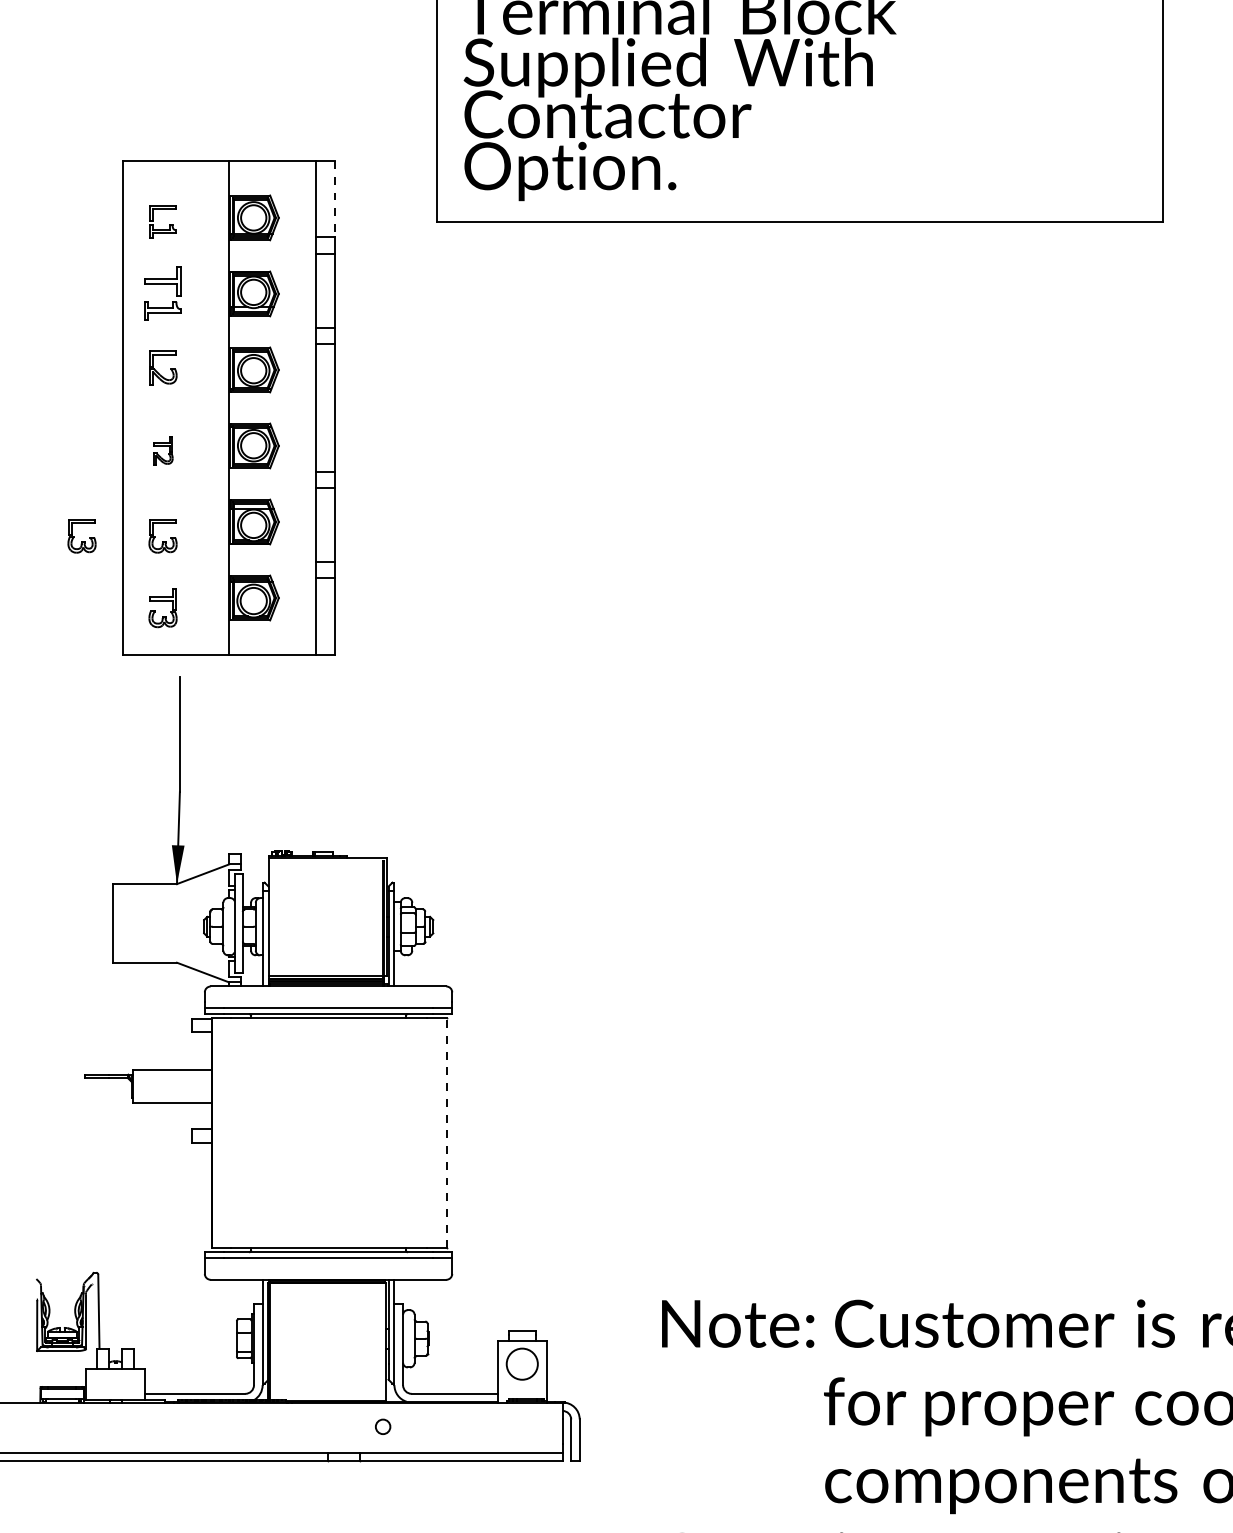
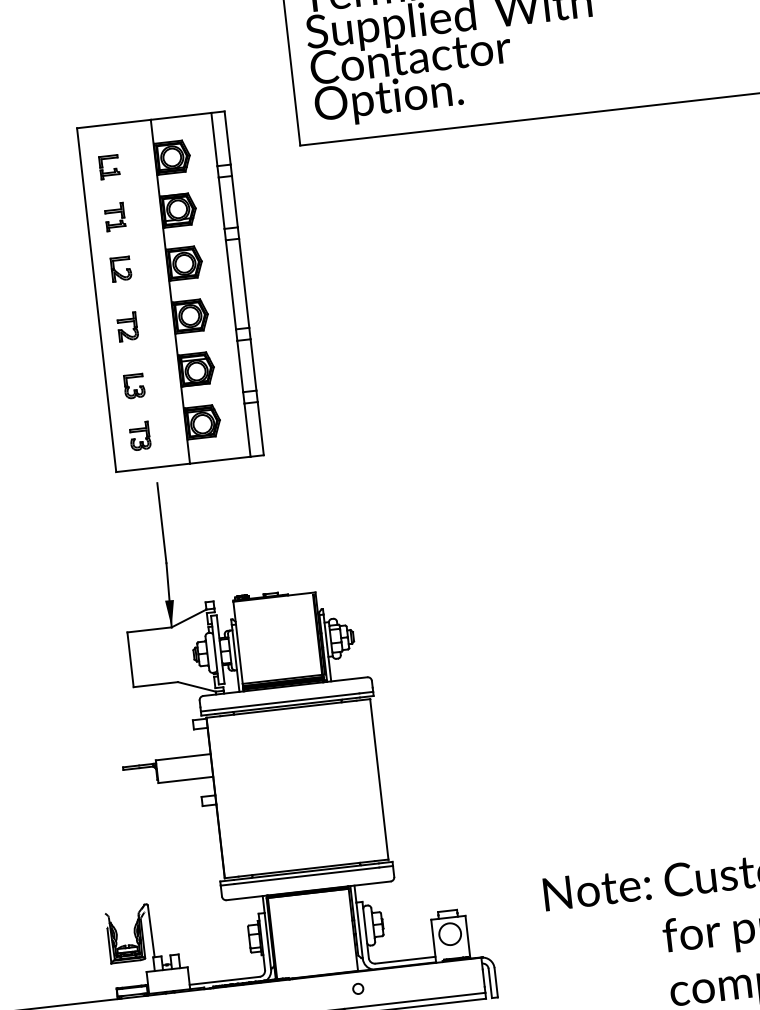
line: (335, 199) -> (227, 138), dashed -> solid
part: (162, 292) -> (114, 216), size x0.71
part: (163, 450) -> (127, 326), size x1.43
part: (81, 536) -> (77, 392), removed
line: (446, 1132) -> (379, 778), dashed -> solid

